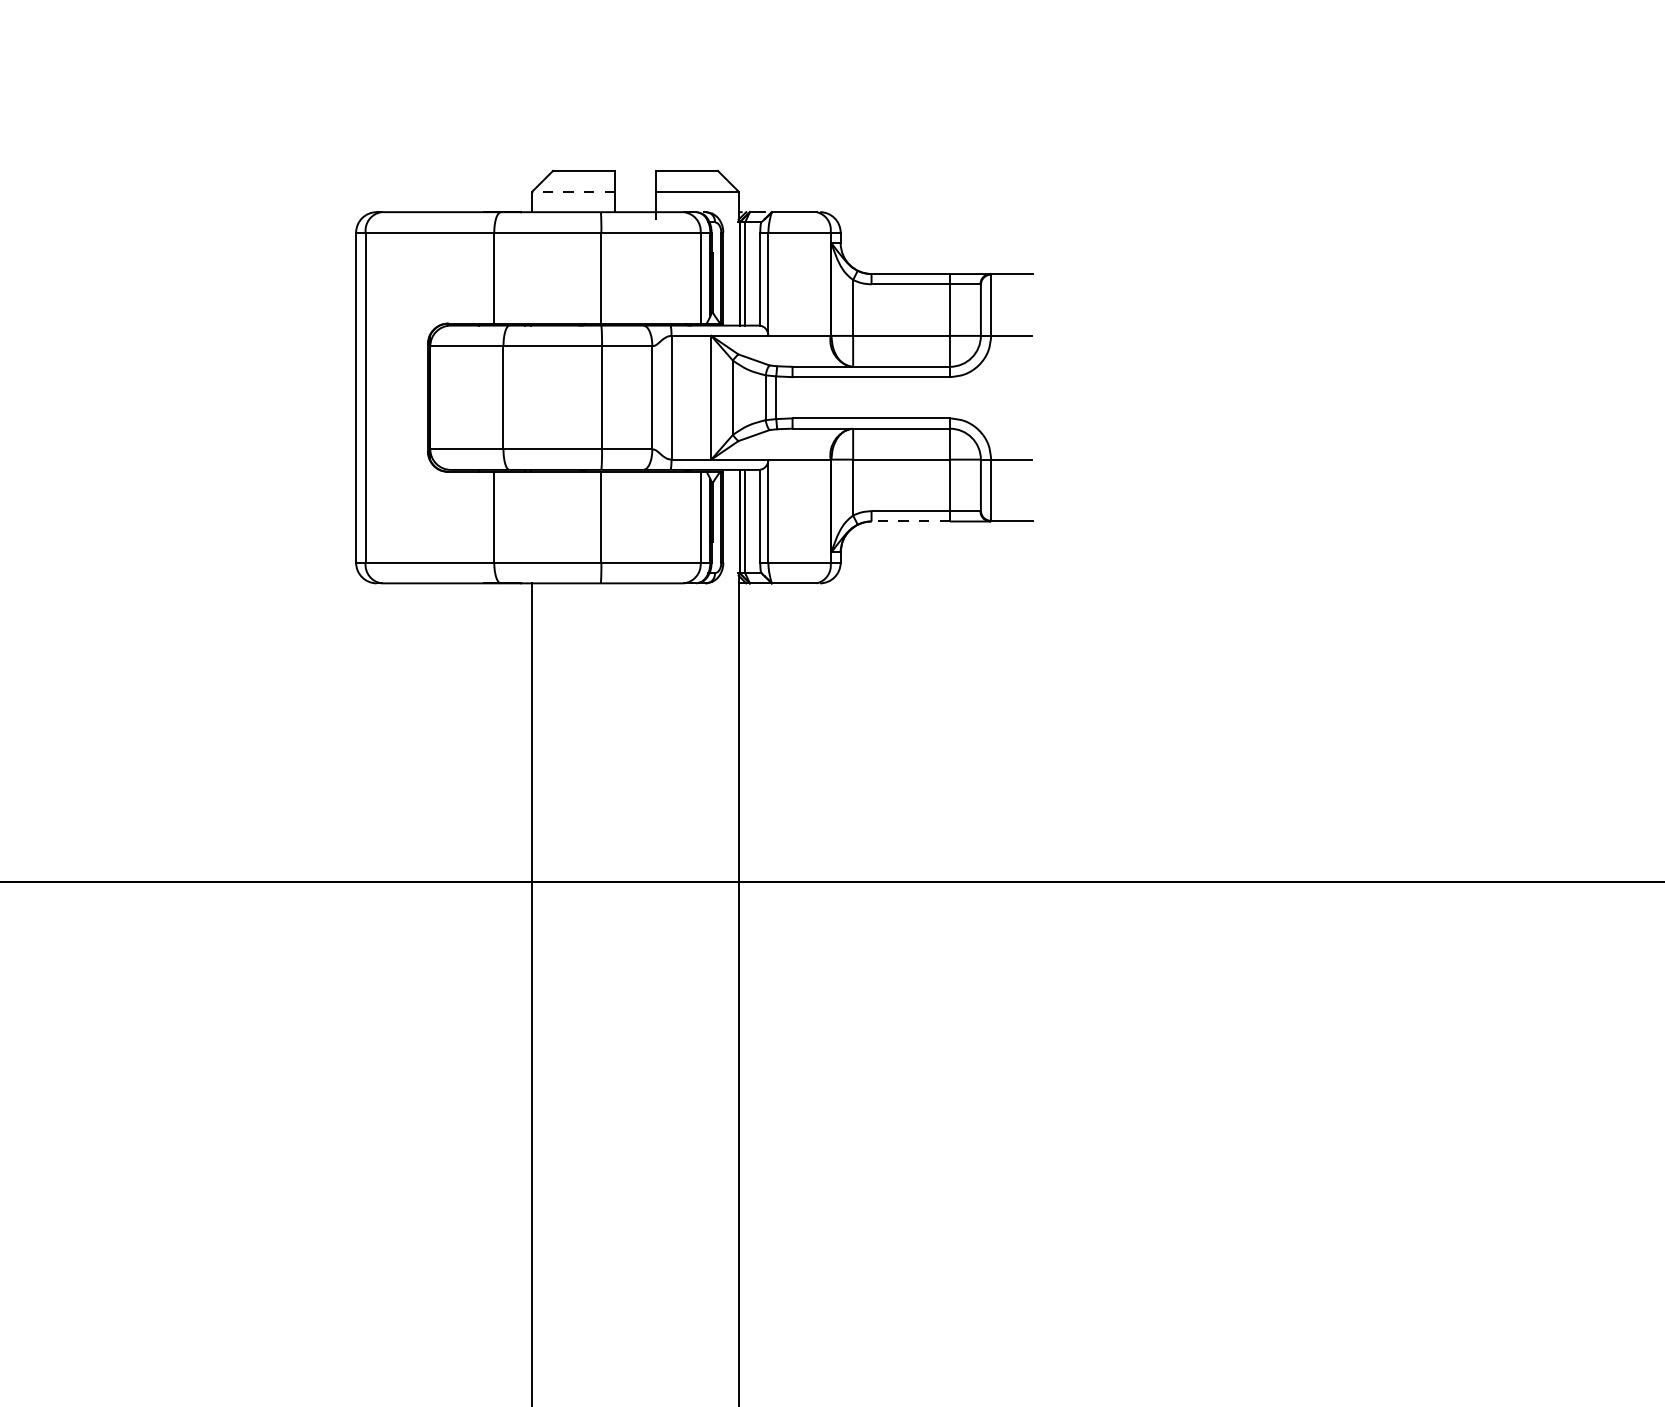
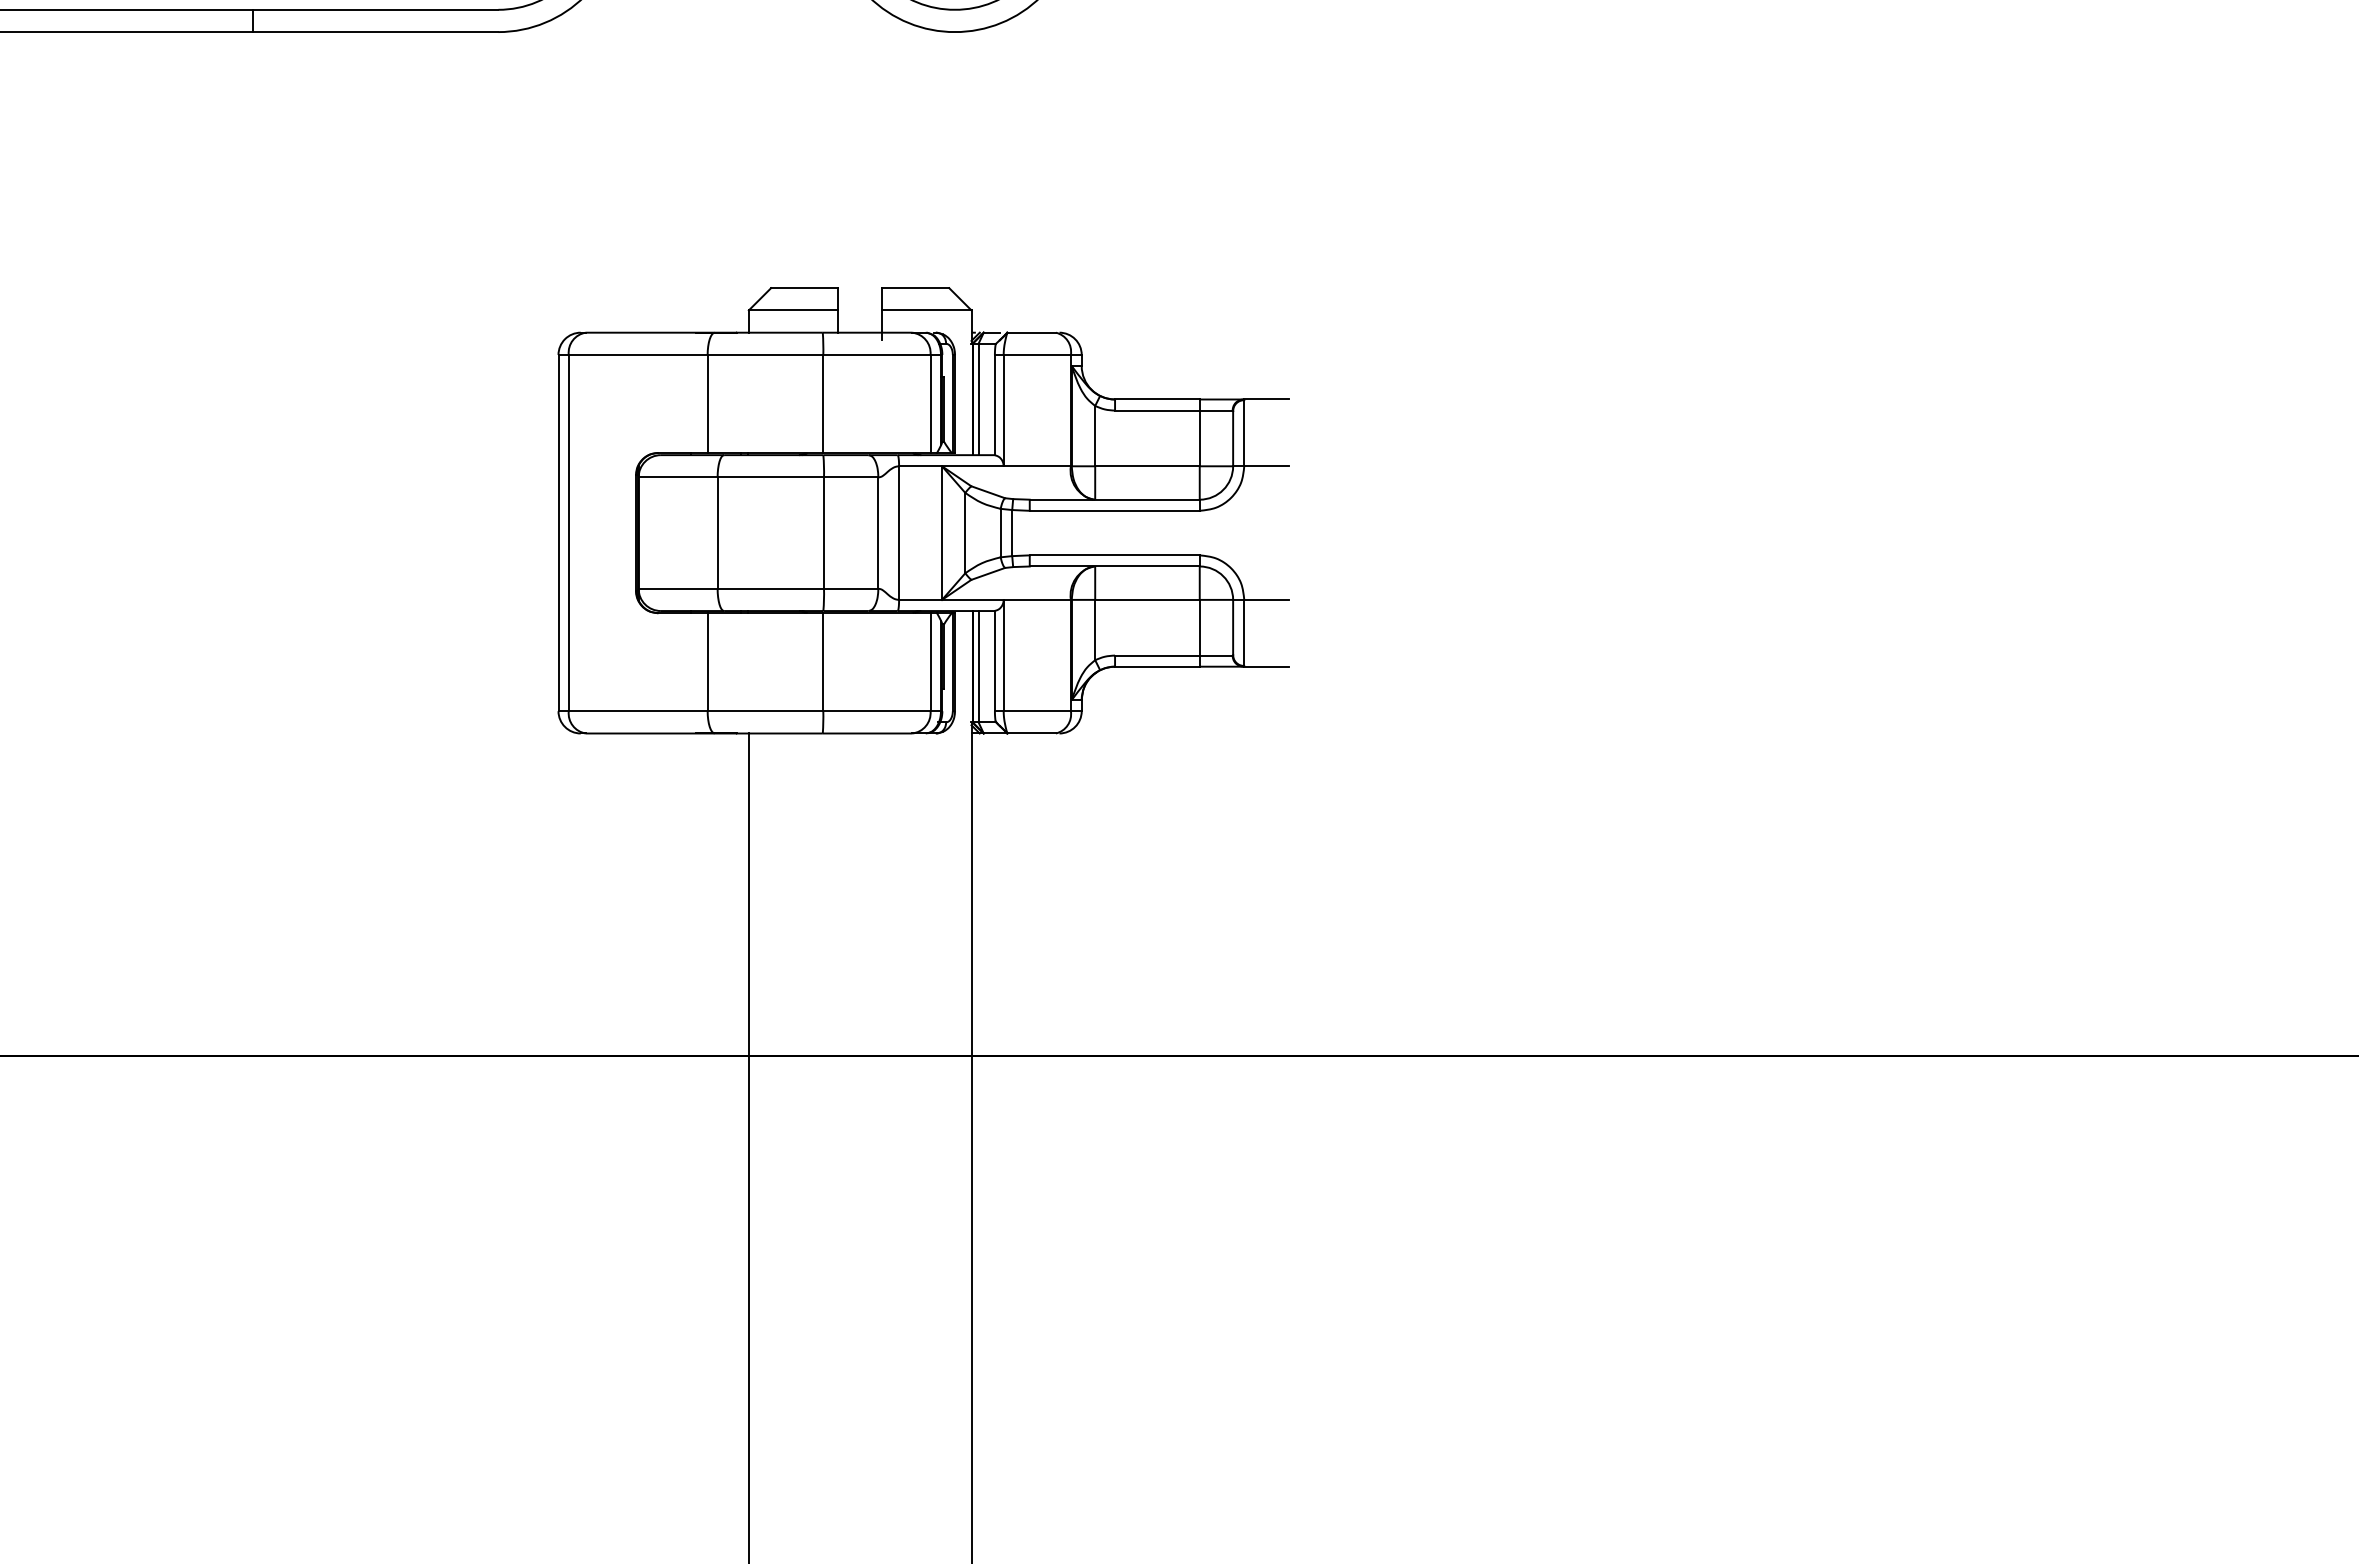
line: (573, 191) -> (793, 310), dashed -> solid
line: (909, 521) -> (1156, 666), dashed -> solid

